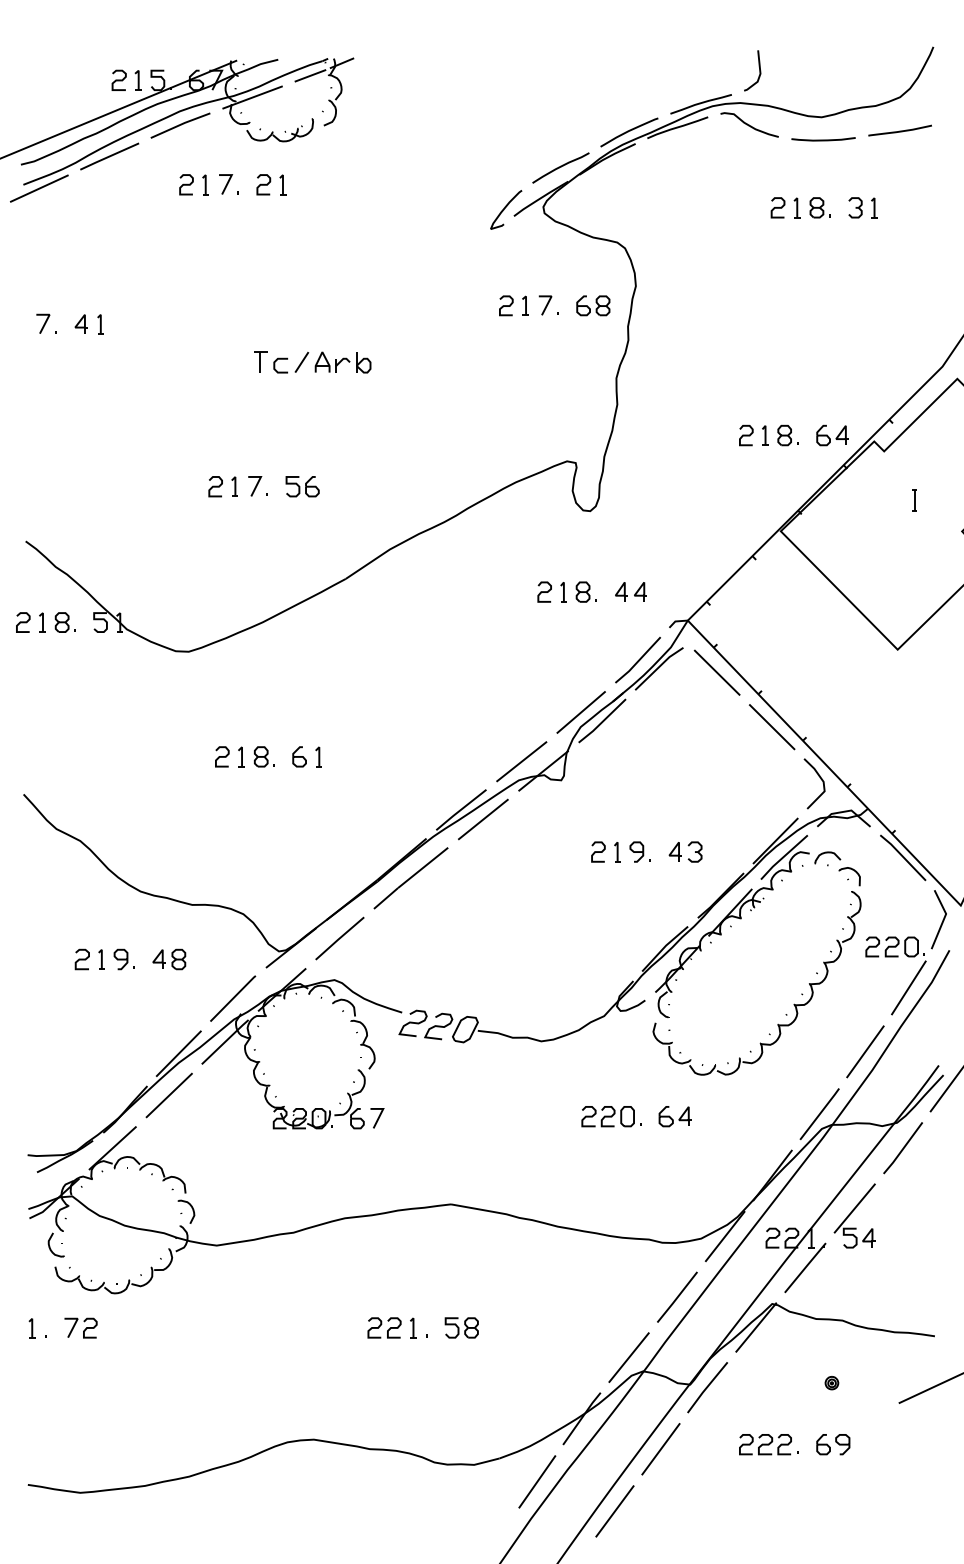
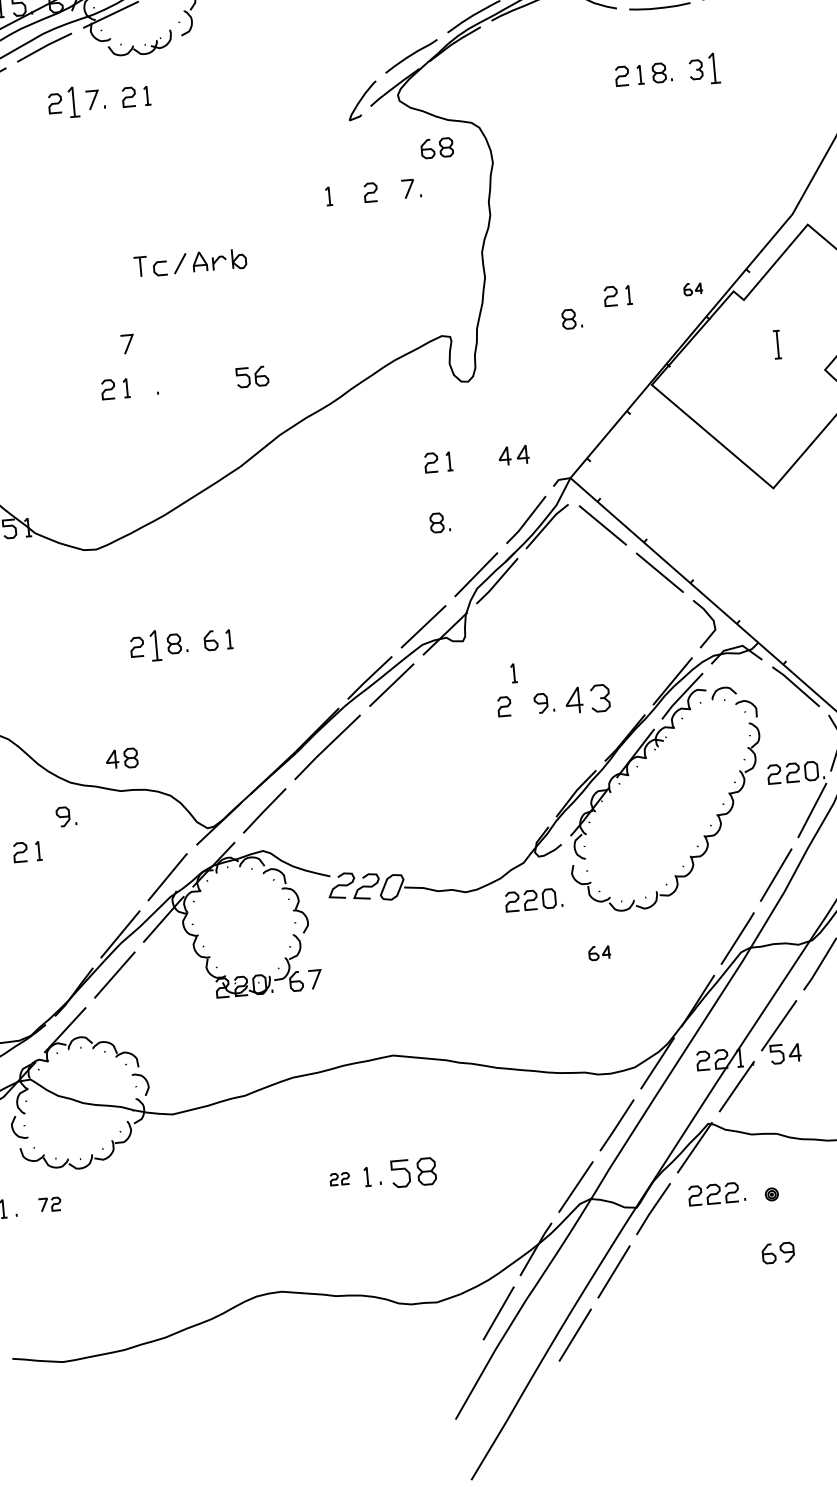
part: (205, 184) -> (73, 101), size x1.6
part: (874, 207) -> (714, 67), size x1.6
part: (525, 305) -> (328, 195), moved
part: (593, 305) -> (437, 147), moved
part: (787, 435) -> (571, 319), moved
part: (832, 435) -> (693, 289), size x0.6
line: (255, 486) -> (128, 344), moved
part: (302, 486) -> (252, 376), moved
part: (914, 500) -> (776, 344), size x1.4
part: (585, 591) -> (439, 522), moved
part: (241, 756) -> (155, 645), size x1.6
part: (685, 851) -> (587, 698), size x1.4
part: (617, 852) -> (514, 673), moved
part: (123, 959) -> (65, 816), moved
part: (169, 959) -> (122, 758), moved
part: (611, 1116) -> (533, 899), moved
part: (674, 1116) -> (599, 952), size x0.7
part: (80, 1327) -> (49, 1204), size x0.7
part: (384, 1327) -> (339, 1178), size x0.6
part: (461, 1327) -> (413, 1172), size x1.4
part: (768, 1444) -> (716, 1193), moved

